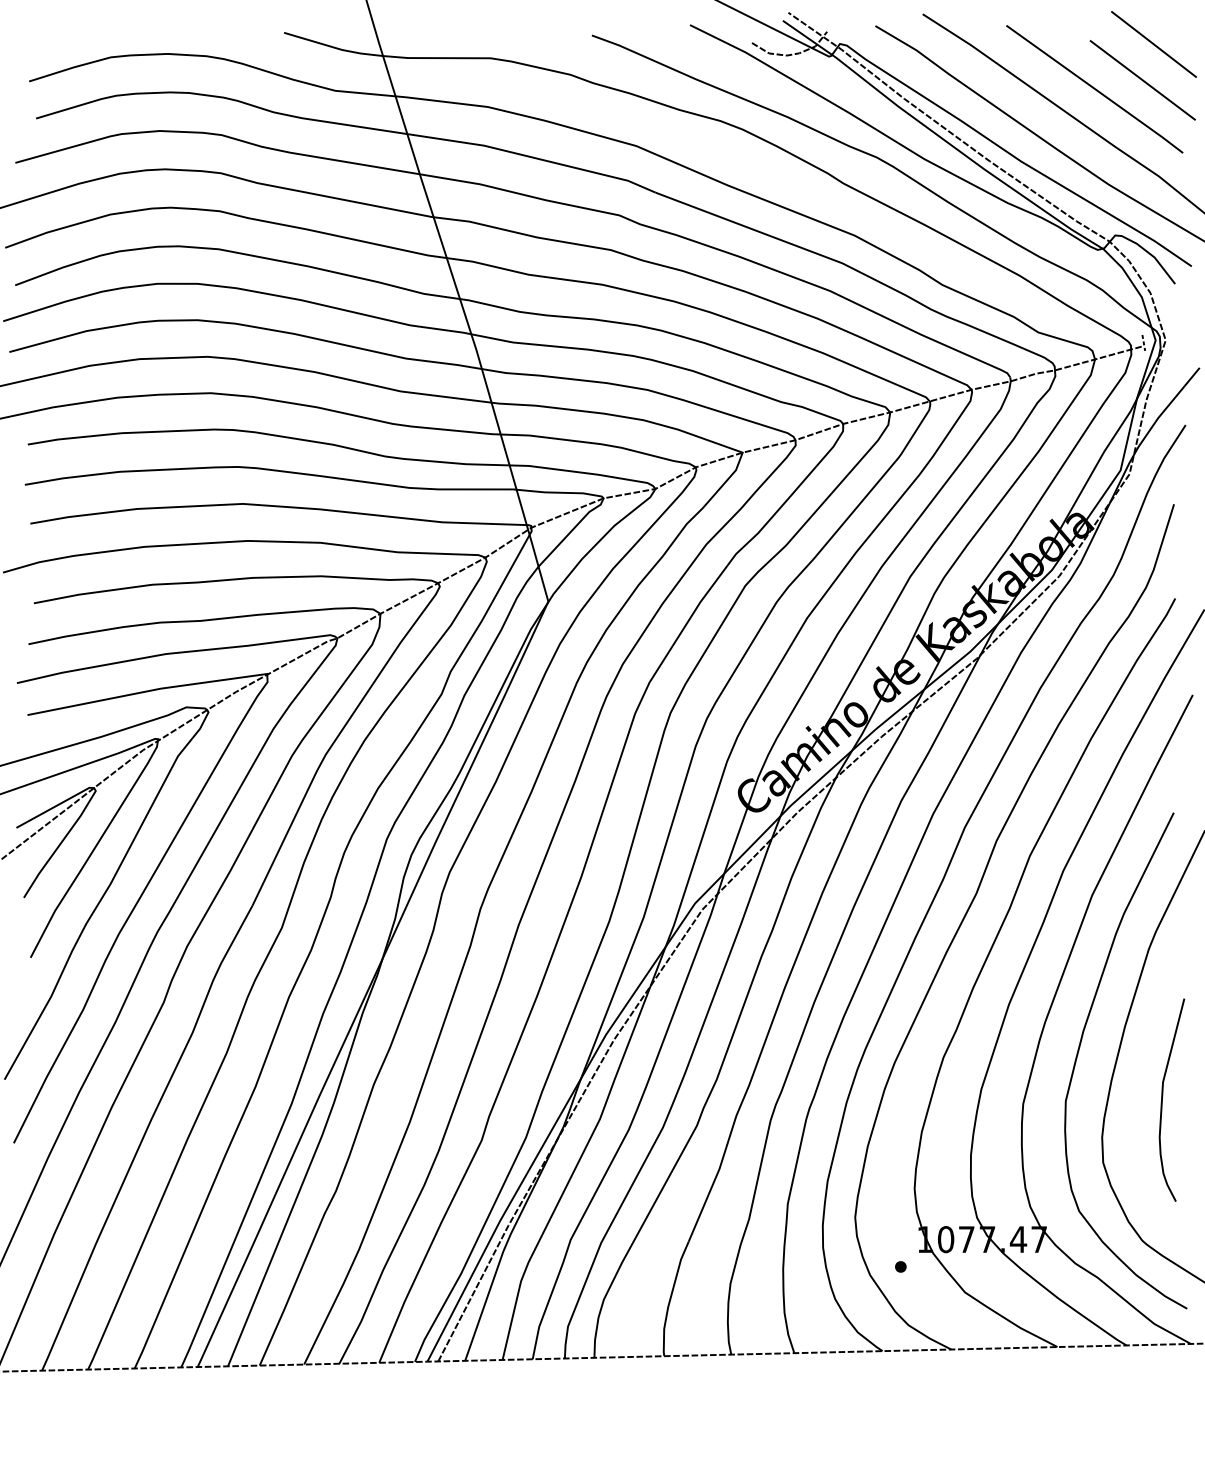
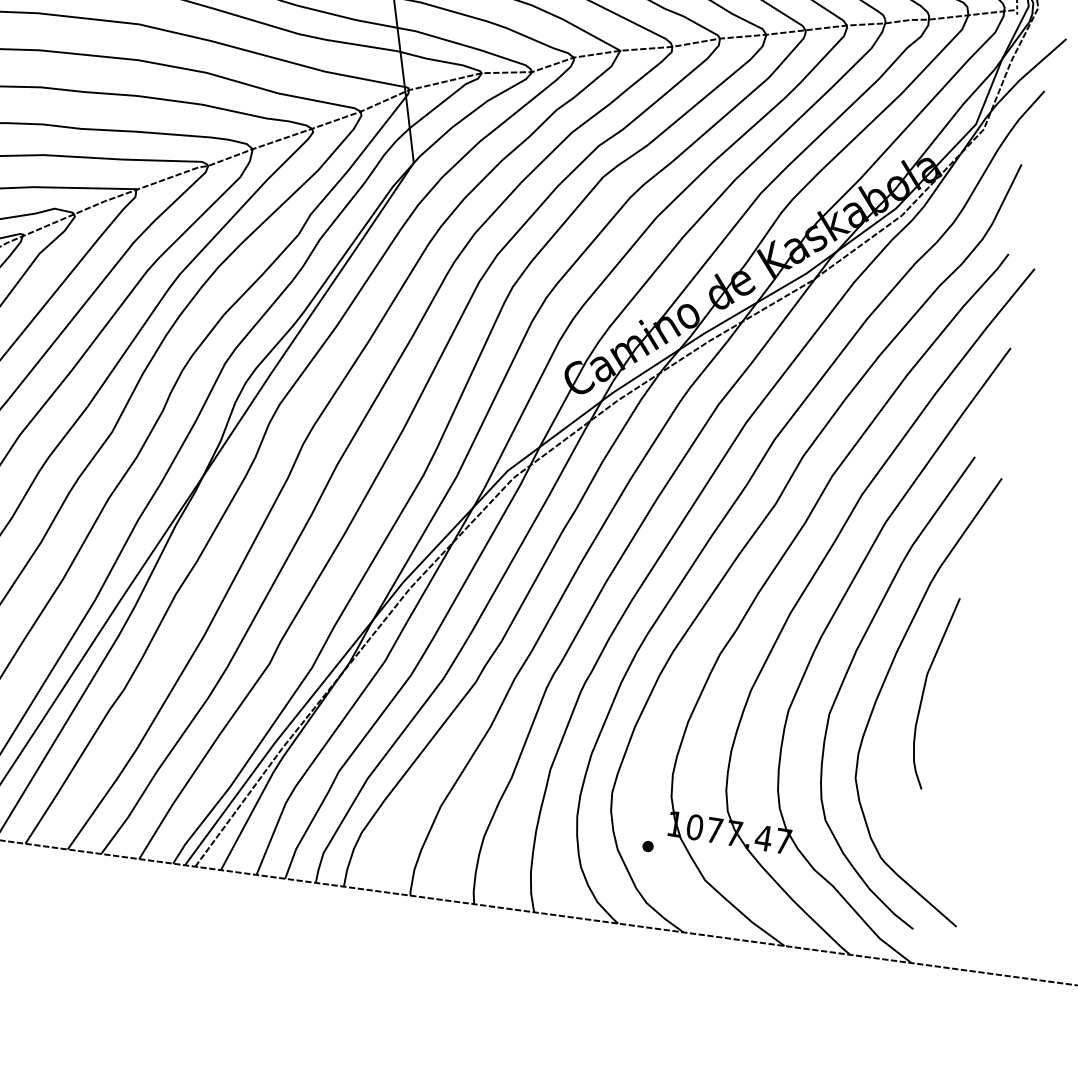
curve: (1163, 1096) -> (925, 687), moved

